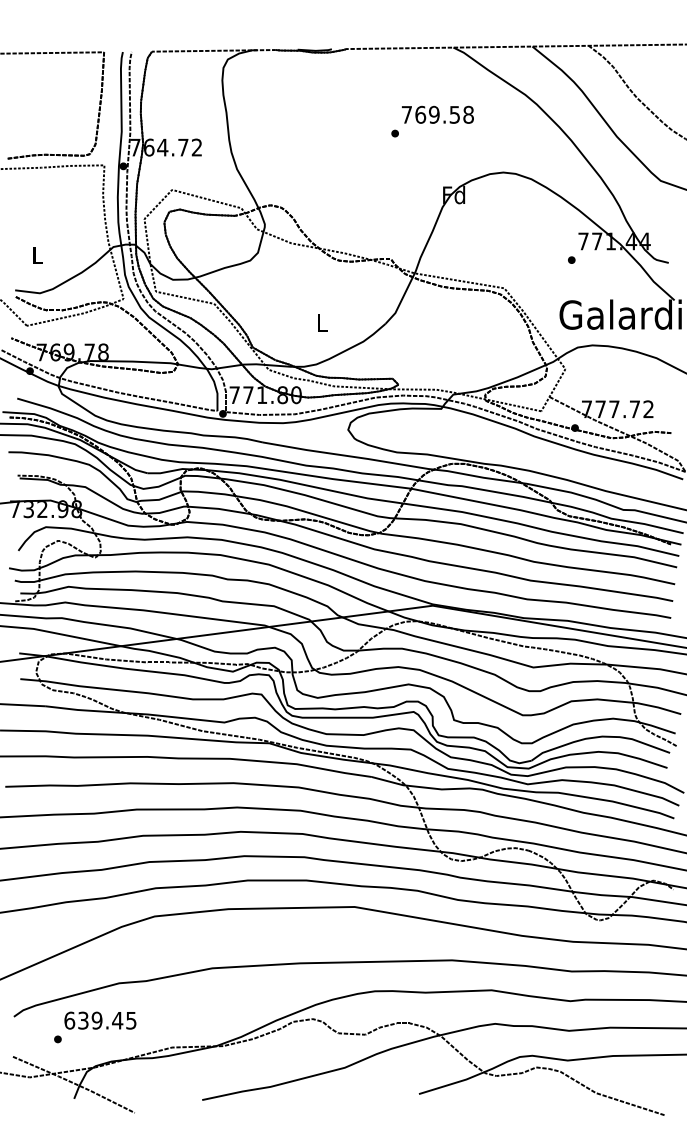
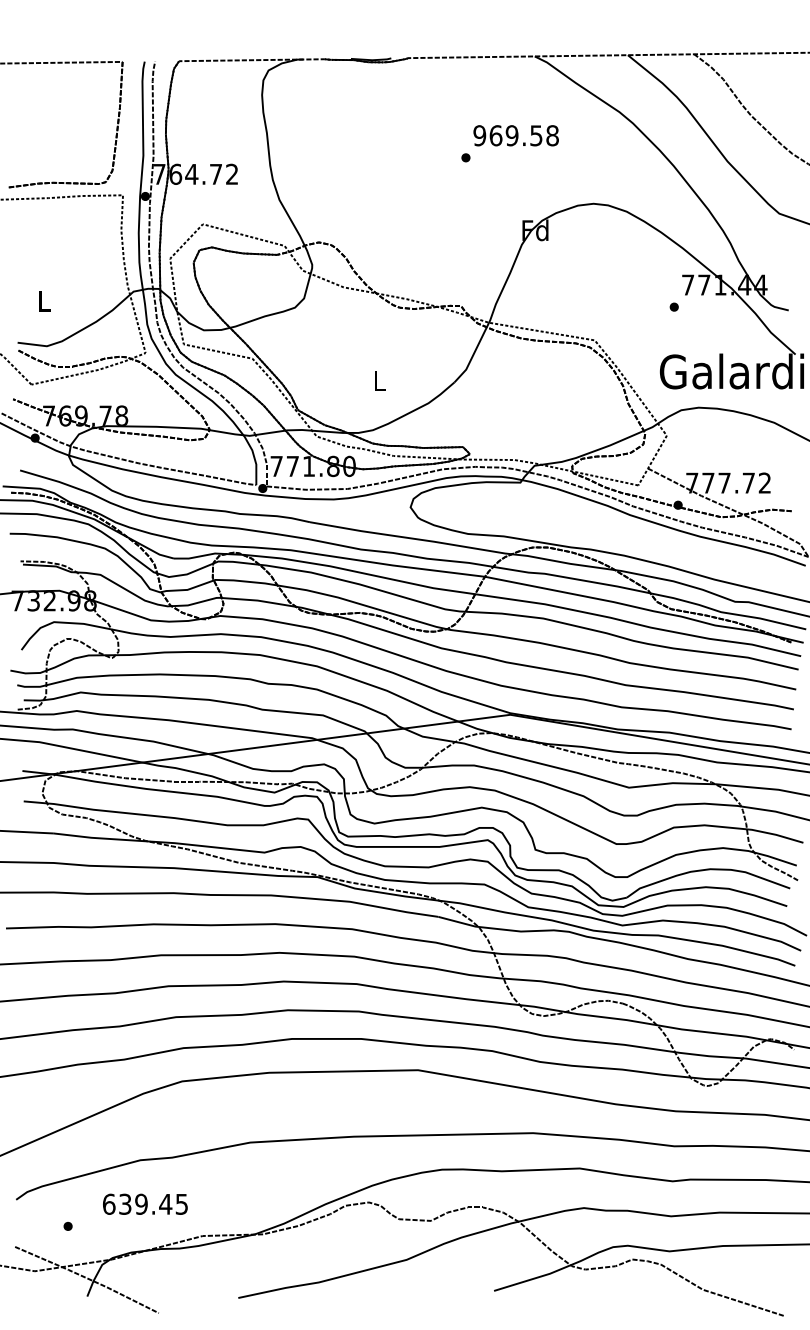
text: (406, 114) -> (479, 135), 769.58 -> 969.58
text: (100, 1020) -> (145, 1204), moved

